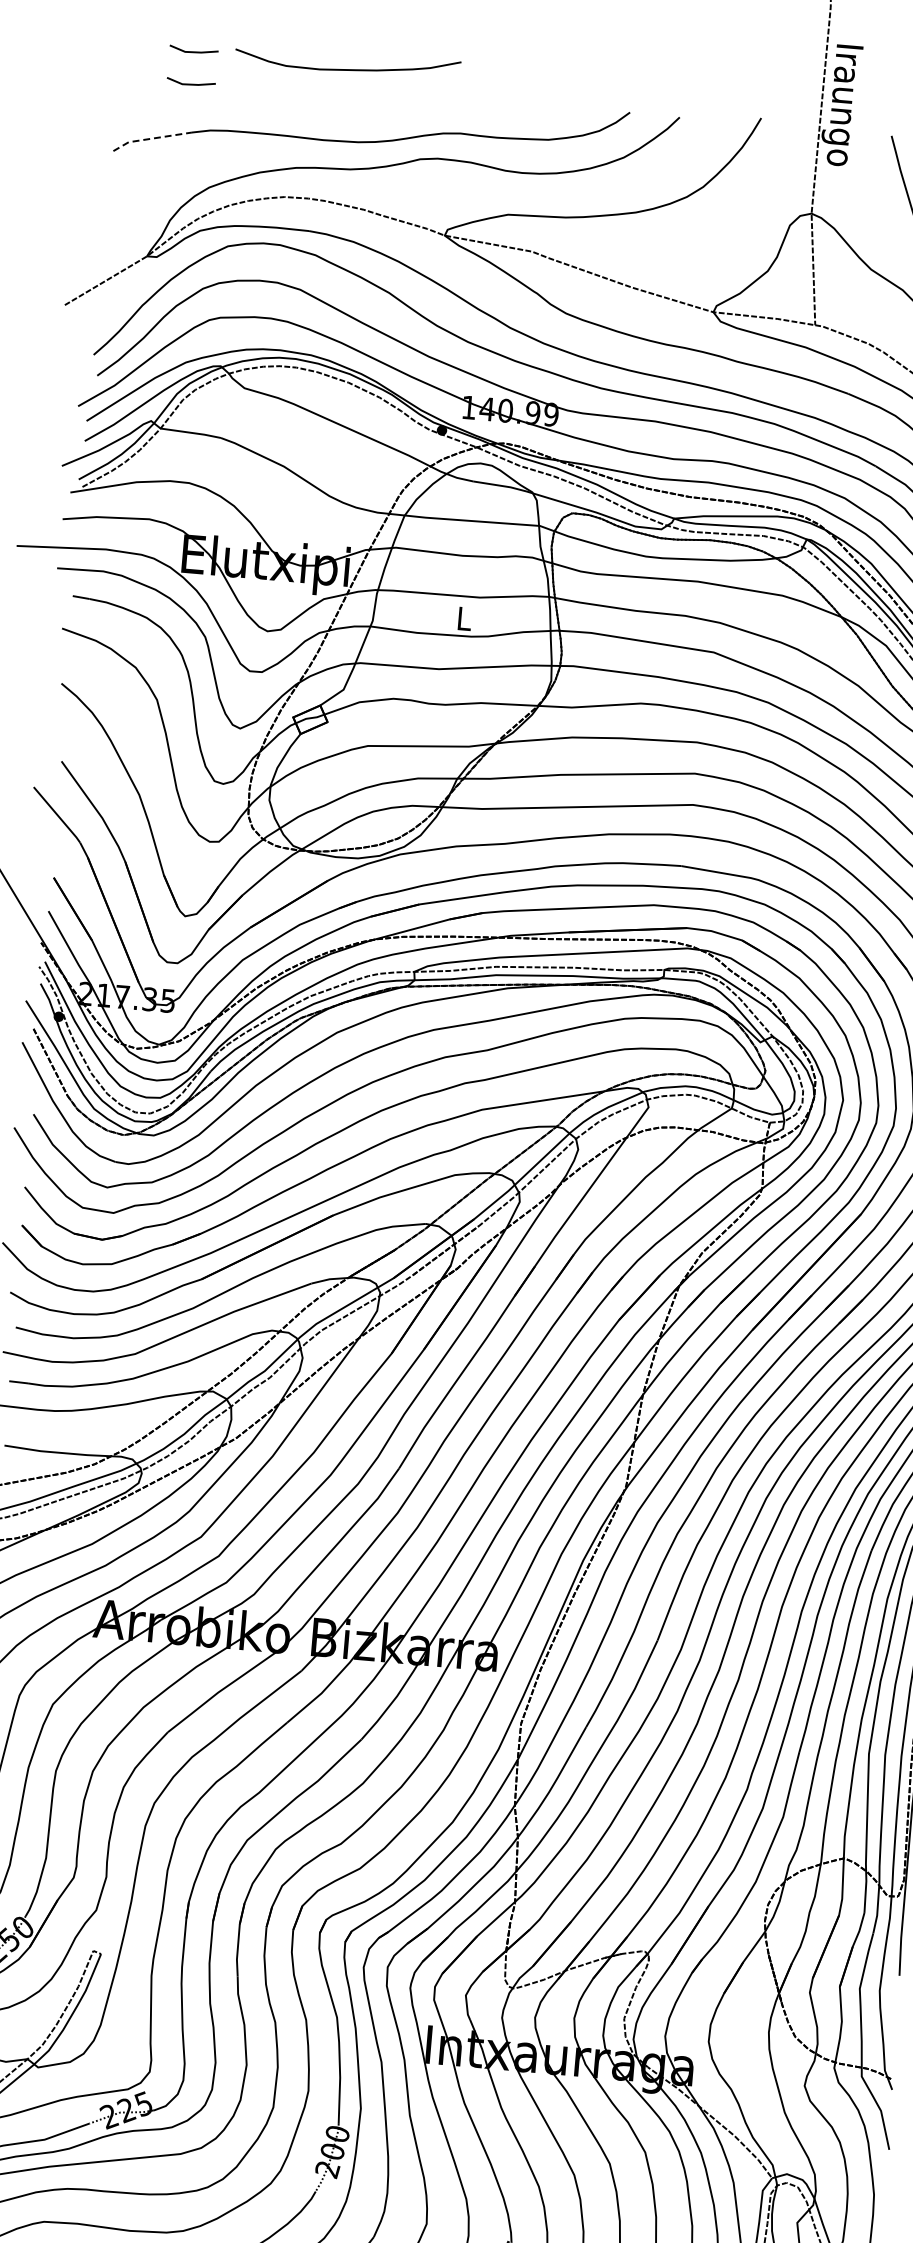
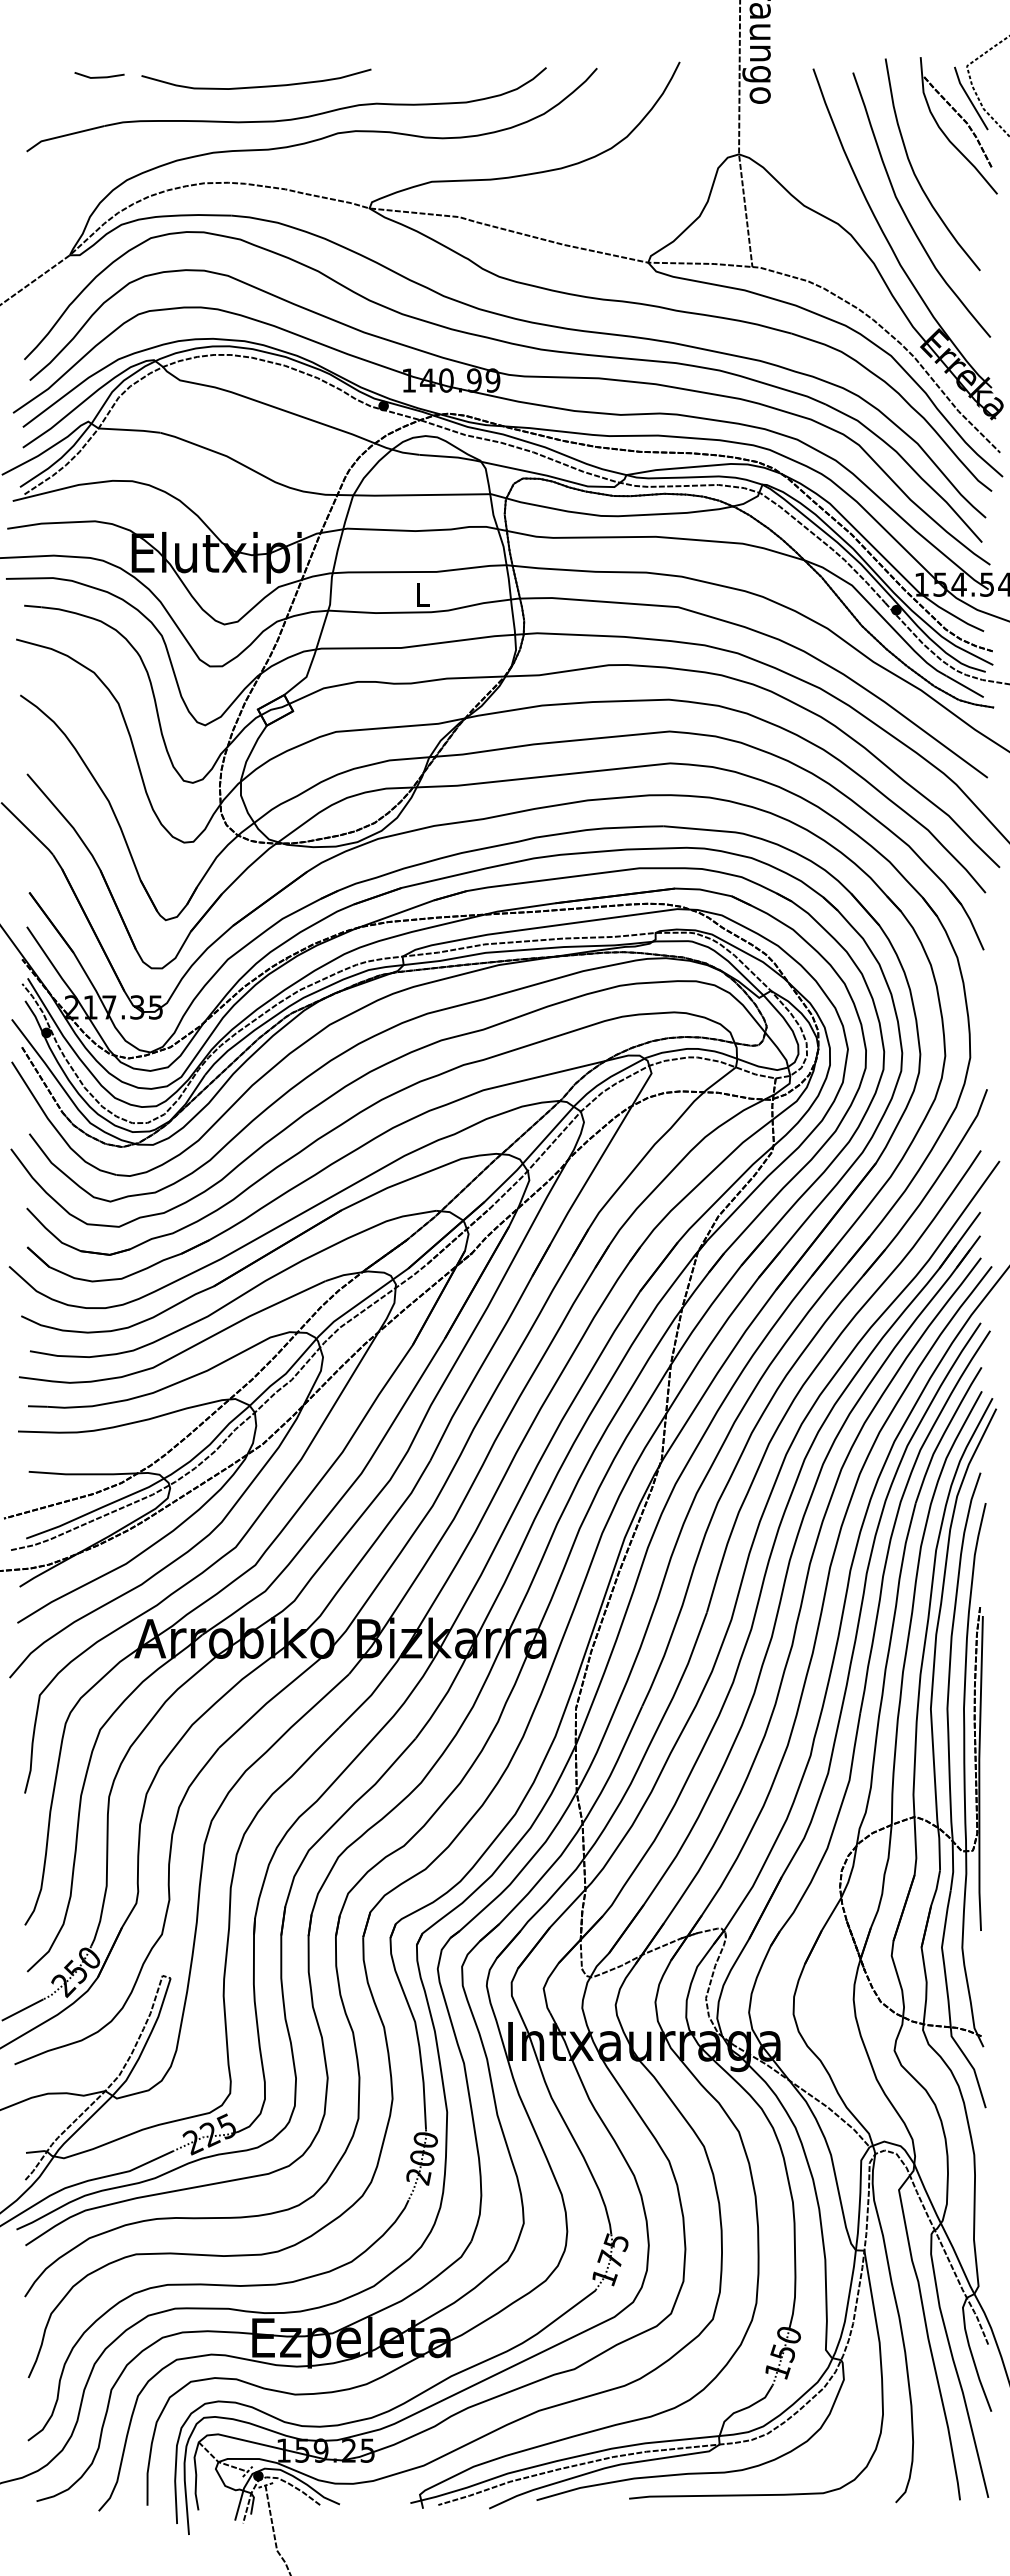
line: (193, 51) -> (99, 43), removed
curve: (347, 69) -> (256, 86), moved
line: (151, 138) -> (64, 135), dashed -> solid

